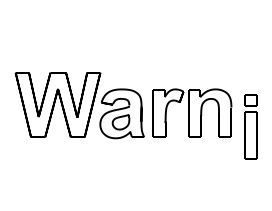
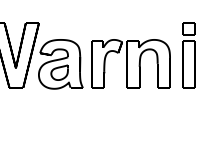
part: (250, 126) -> (188, 54), moved

